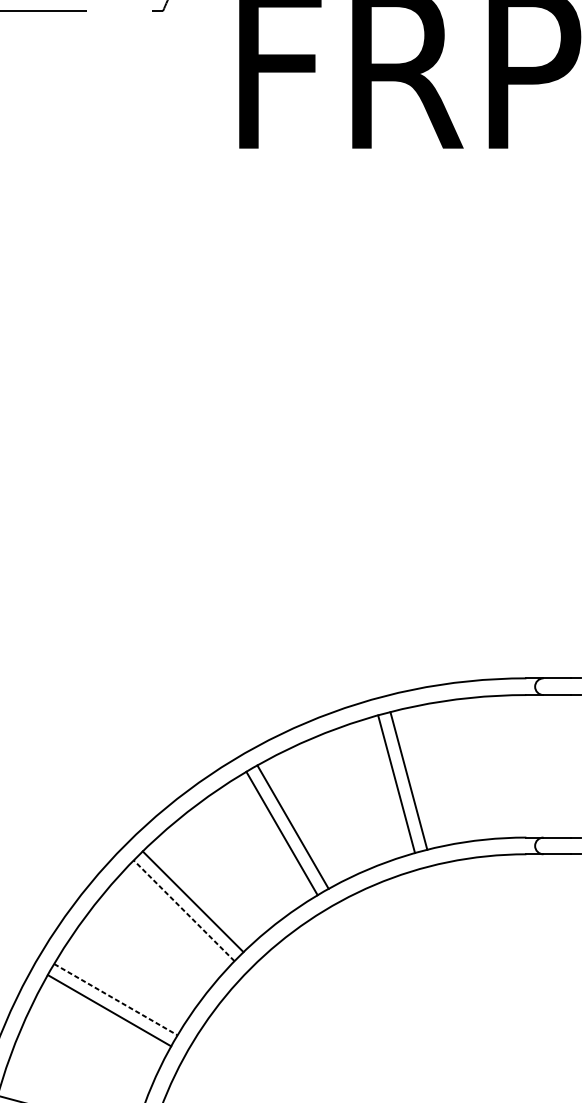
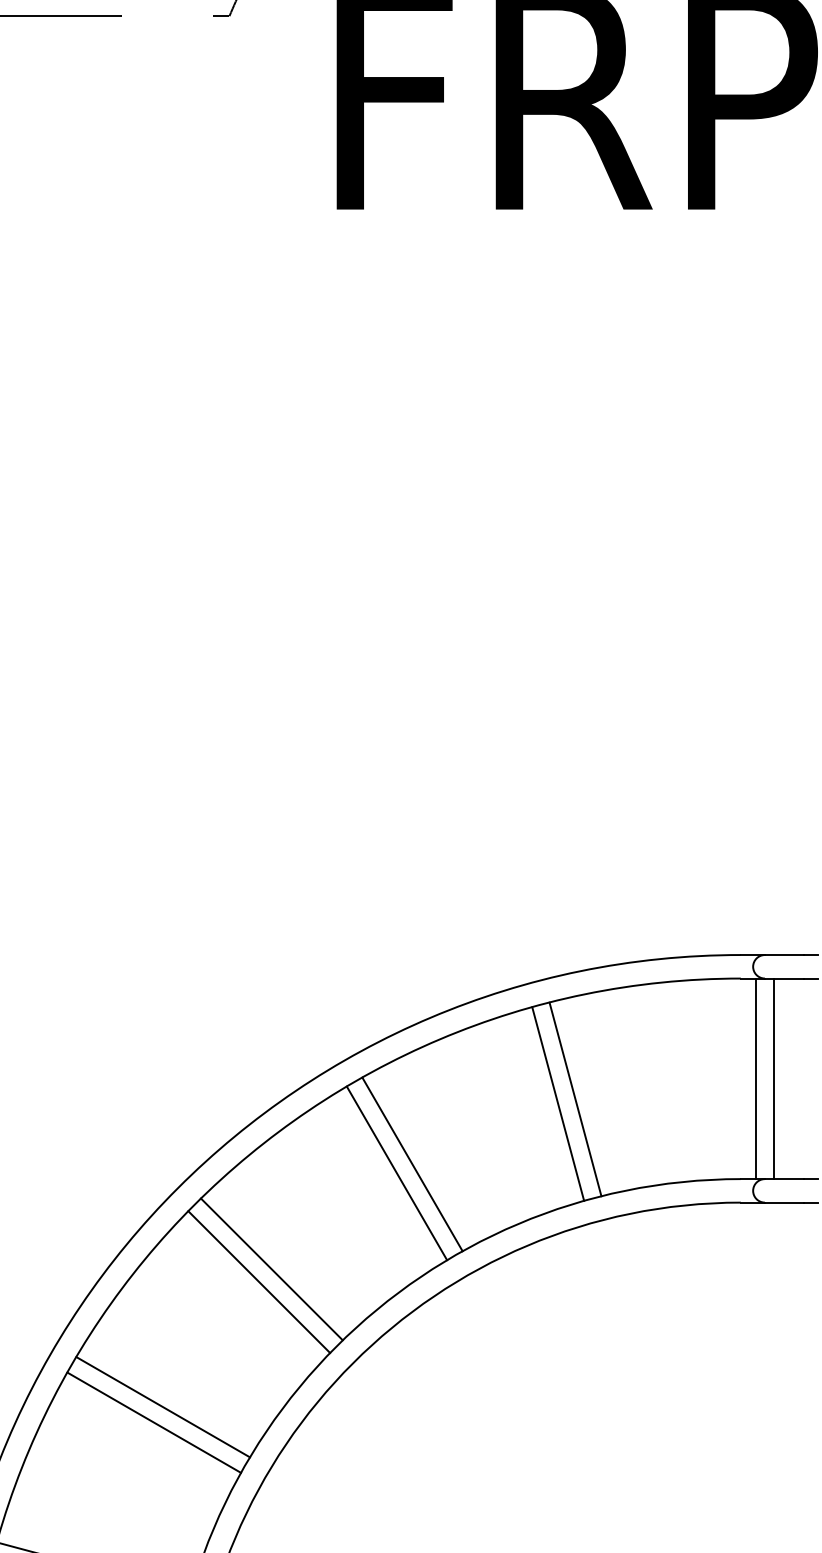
line: (536, 766) -> (755, 1078), added
line: (549, 766) -> (773, 1078), added
line: (183, 910) -> (258, 1281), dashed -> solid
line: (116, 999) -> (163, 1407), dashed -> solid

